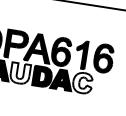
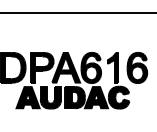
fill: (19, 73) -> (50, 97), added
fill: (82, 82) -> (118, 97), added

